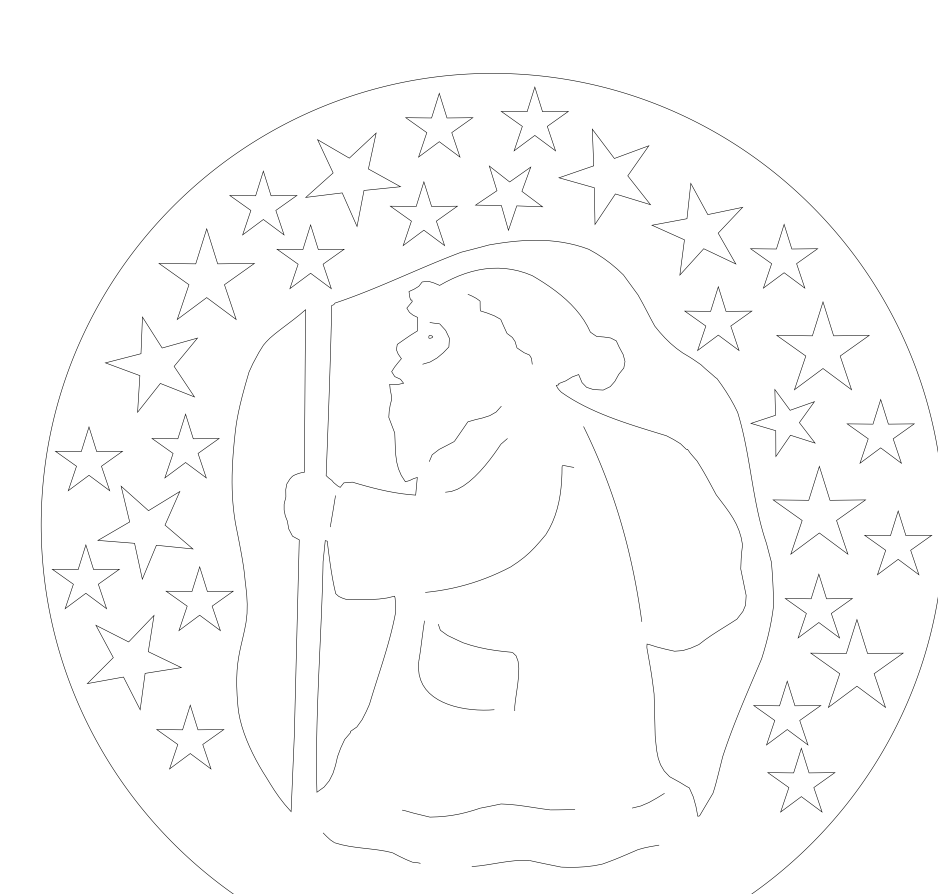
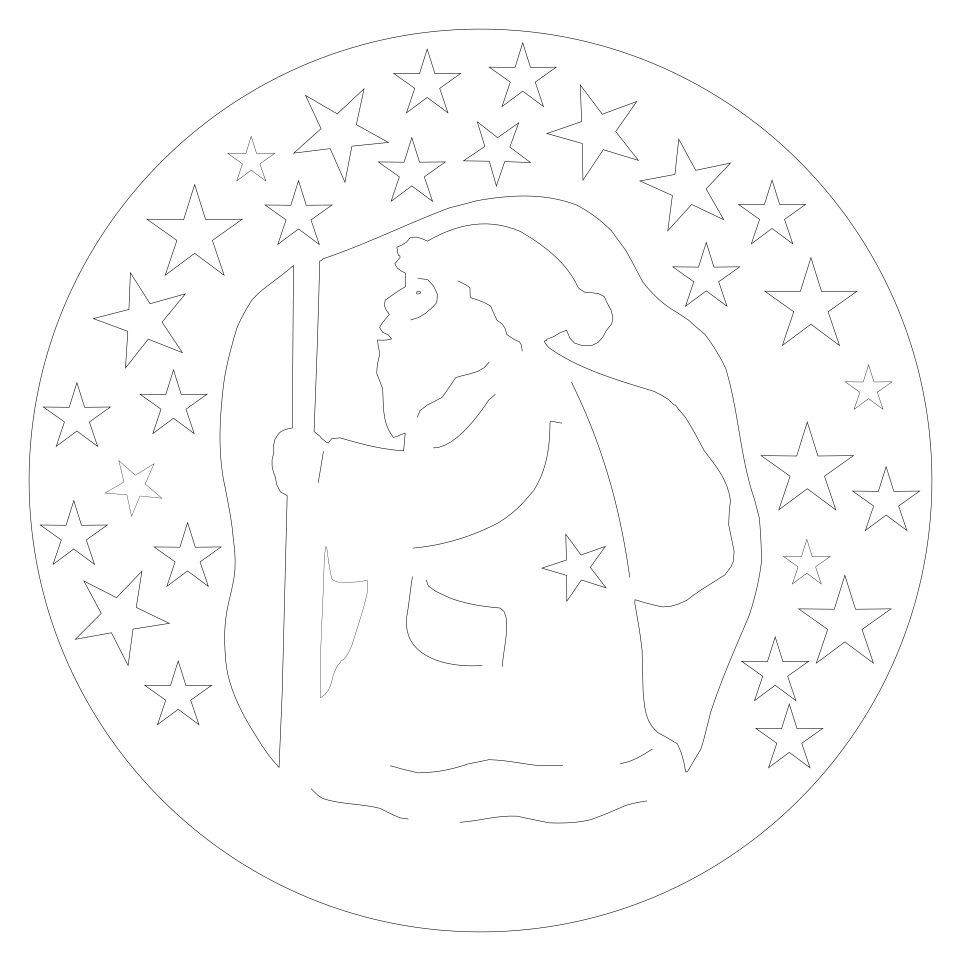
part: (262, 202) -> (250, 158), size x0.7
part: (500, 328) -> (490, 315), moved
part: (782, 422) -> (573, 567), moved
part: (880, 430) -> (868, 386), size x0.7
part: (145, 532) -> (133, 488), size x0.6
part: (818, 605) -> (806, 561), size x0.7
part: (355, 666) -> (343, 622), size x0.6

